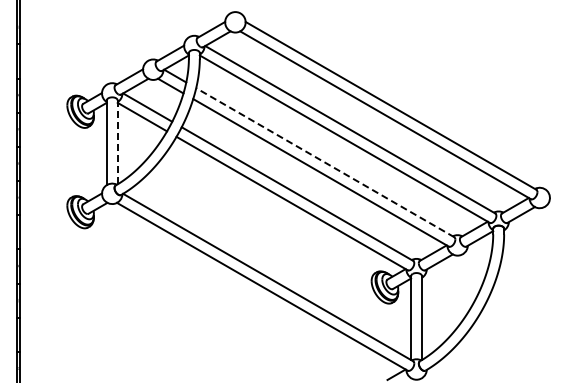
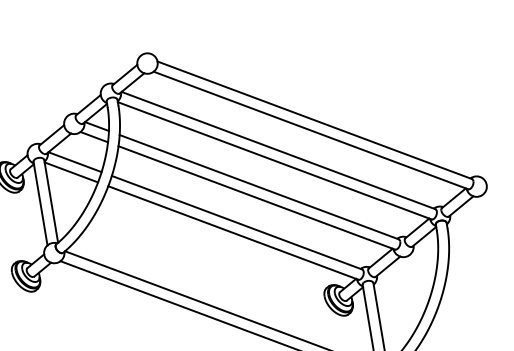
line: (117, 141) -> (50, 200), dashed -> solid
line: (324, 162) -> (258, 187), dashed -> solid

